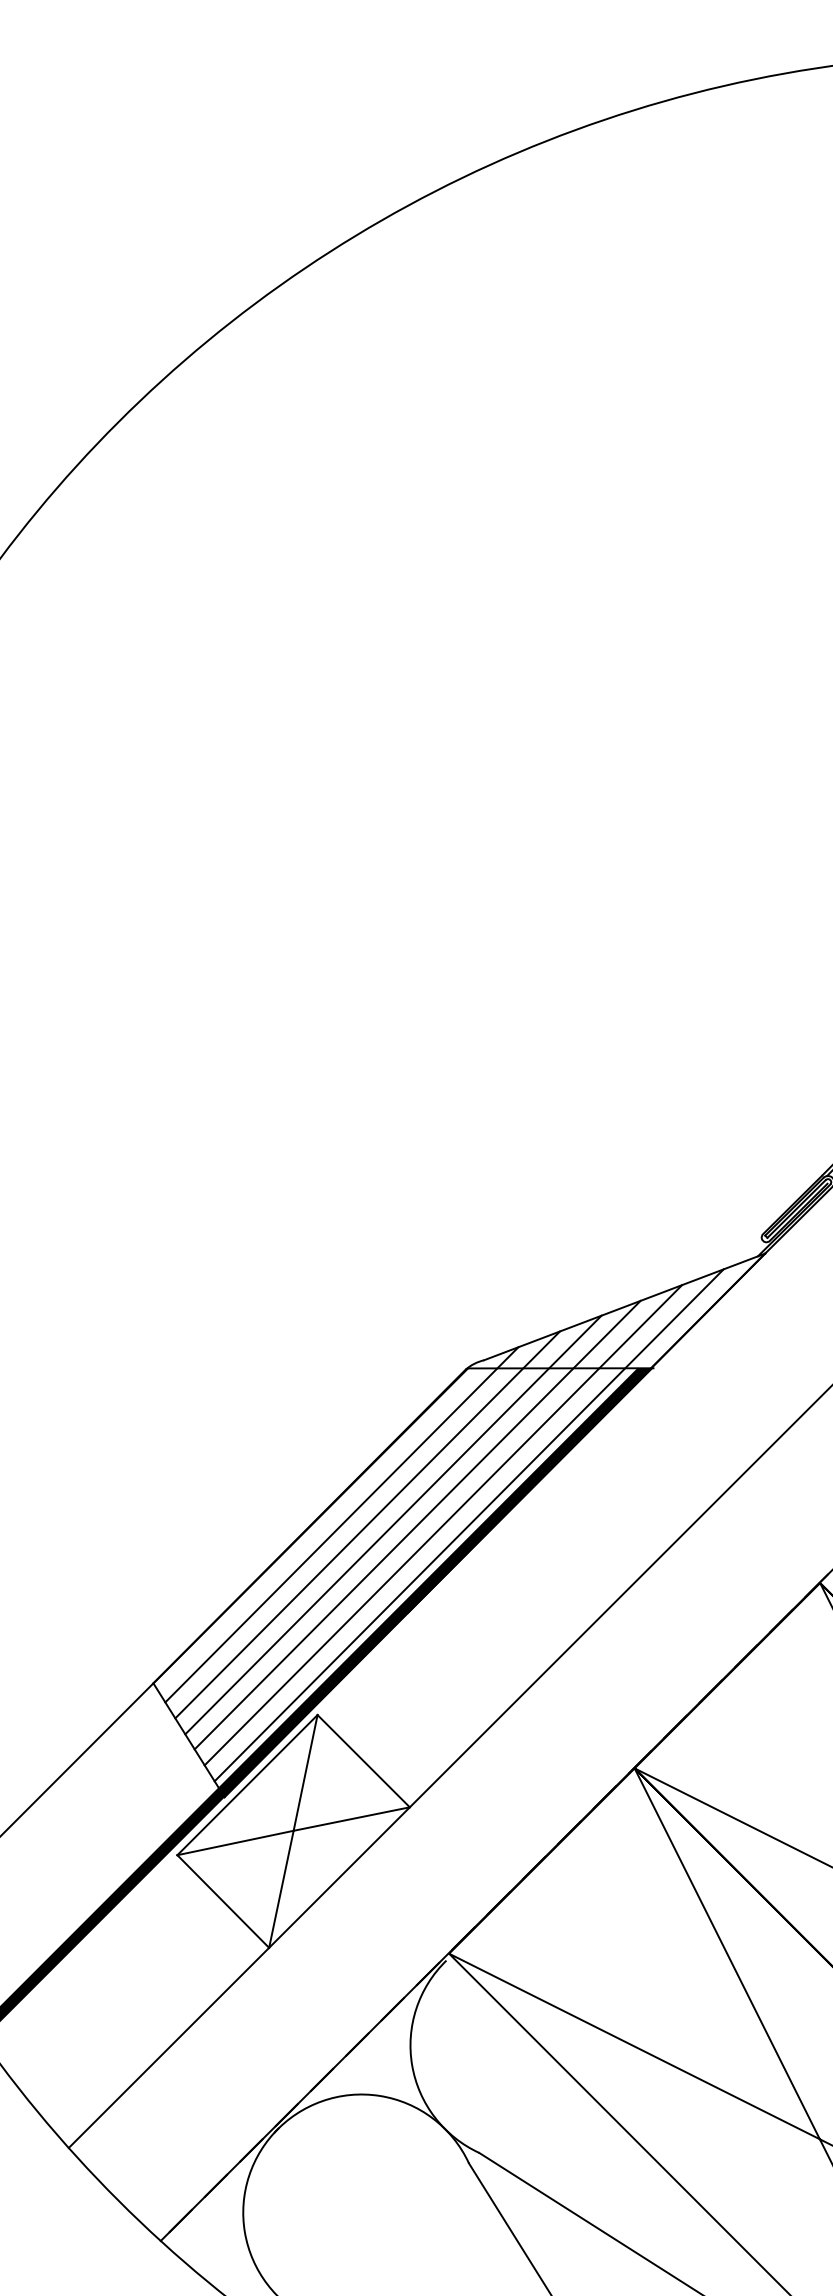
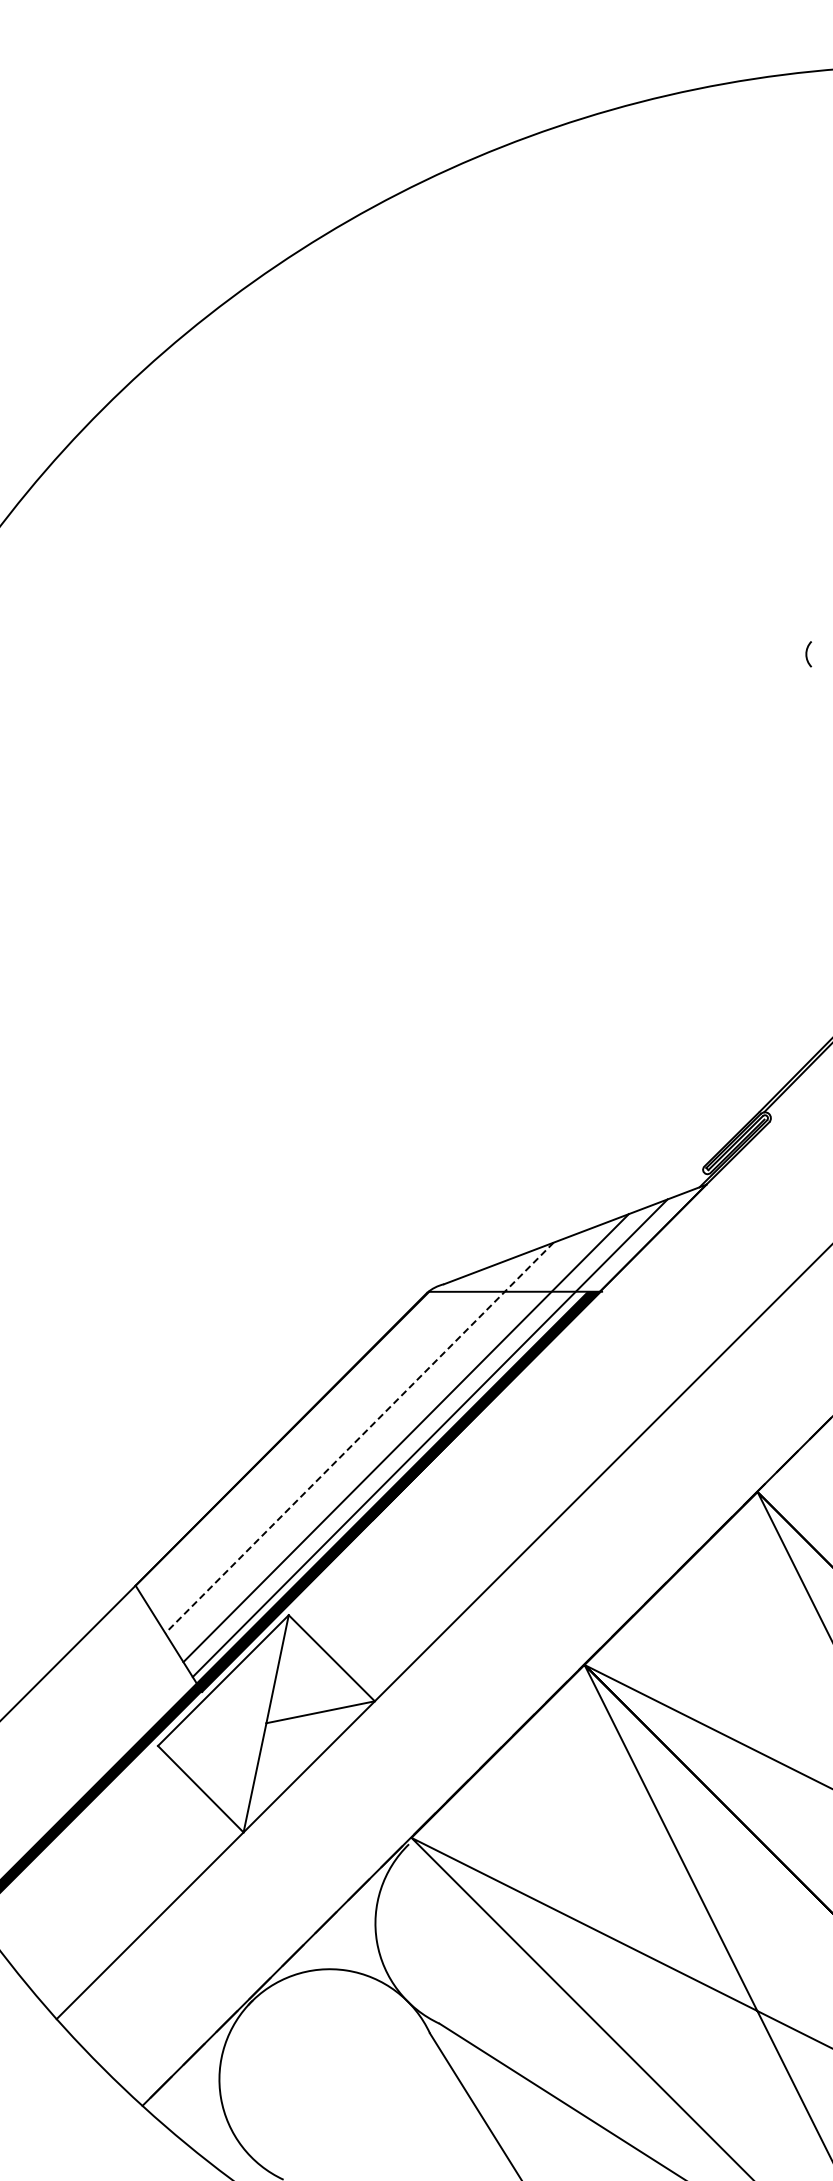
line: (341, 1524) -> (311, 1437), removed
line: (367, 1524) -> (335, 1437), removed
line: (418, 1524) -> (382, 1437), removed
line: (393, 1525) -> (359, 1438), solid -> dashed
line: (234, 1842) -> (211, 1734), removed

